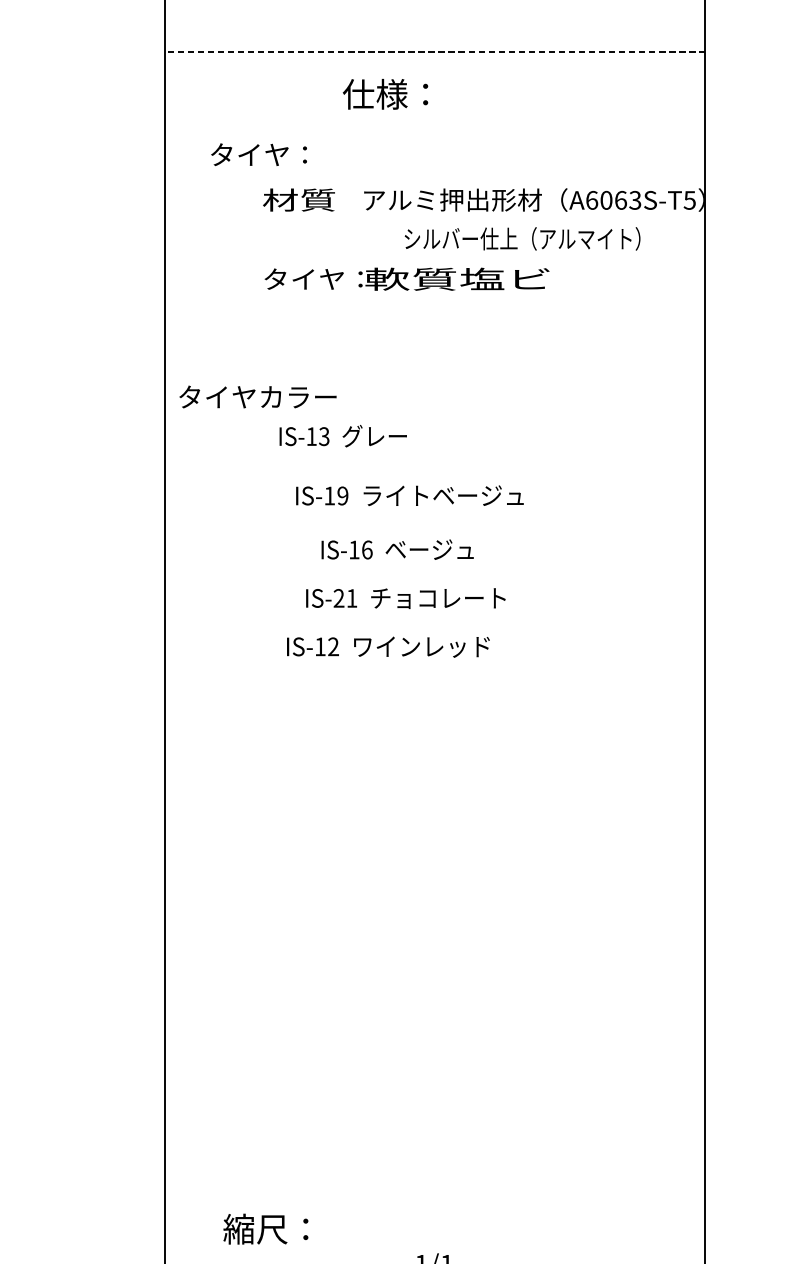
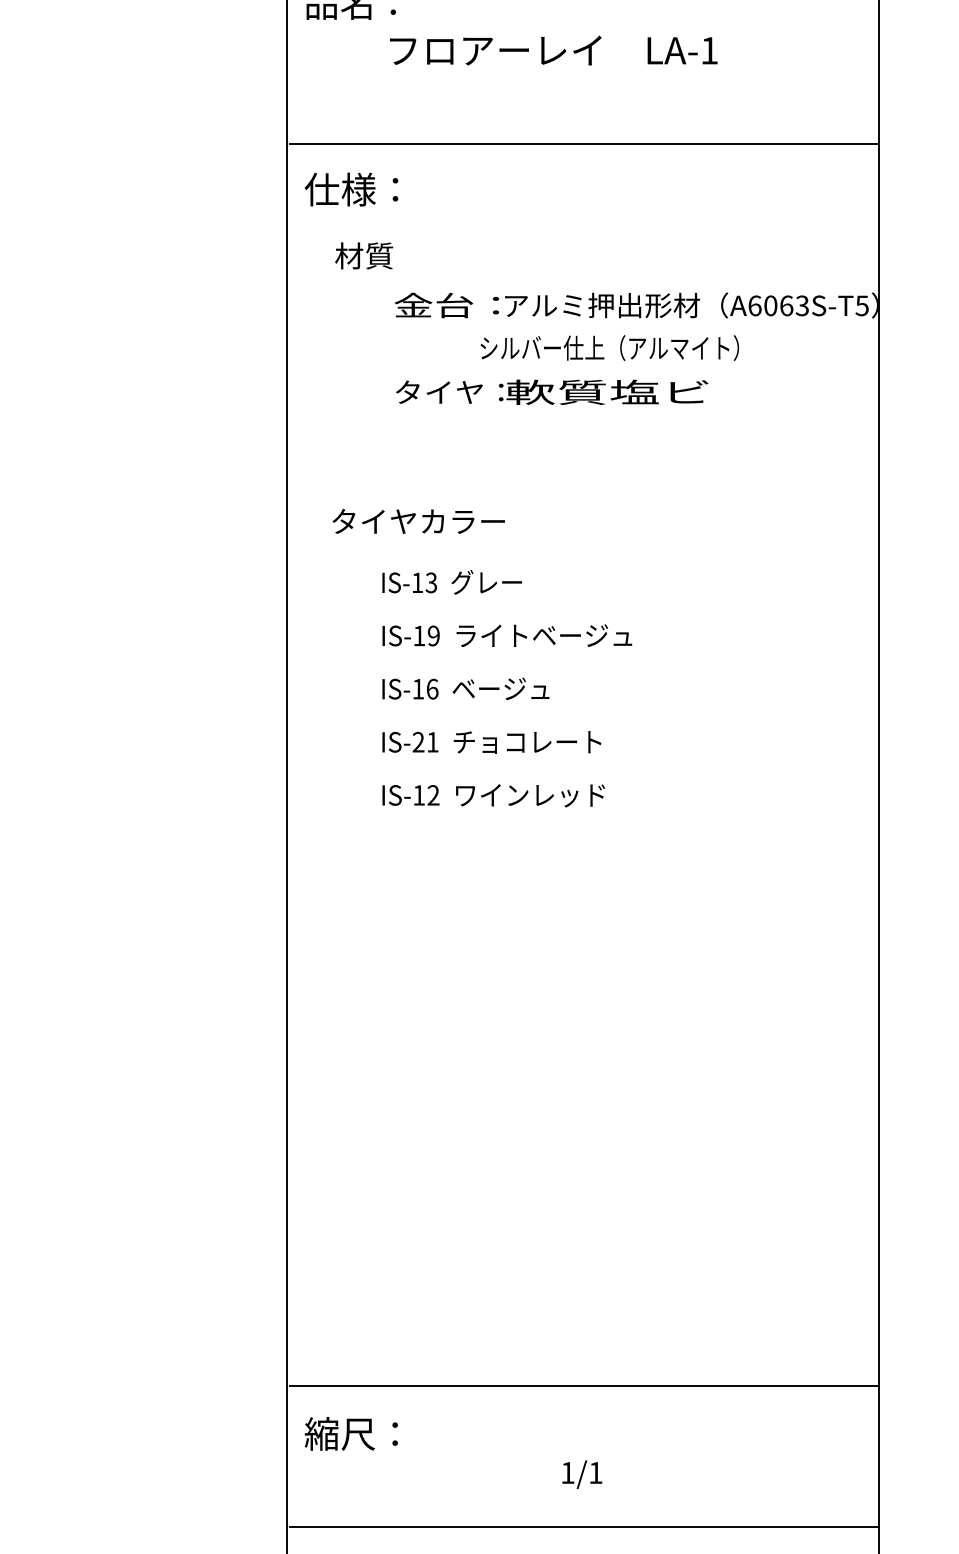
line: (436, 52) -> (584, 143), dashed -> solid
text: (385, 94) -> (351, 189), moved
text: (257, 154) -> (388, 255), タイヤ： -> 材質
text: (310, 200) -> (446, 305), 材質 -> 金台：
text: (522, 238) -> (609, 347), moved
text: (257, 397) -> (418, 521), moved
text: (342, 436) -> (451, 582), moved
text: (410, 495) -> (507, 635), moved
text: (397, 549) -> (465, 688), moved
text: (405, 598) -> (491, 742), moved
text: (388, 646) -> (493, 795), moved
line: (435, 1185) -> (583, 1385), added
text: (265, 1228) -> (350, 1433), moved

